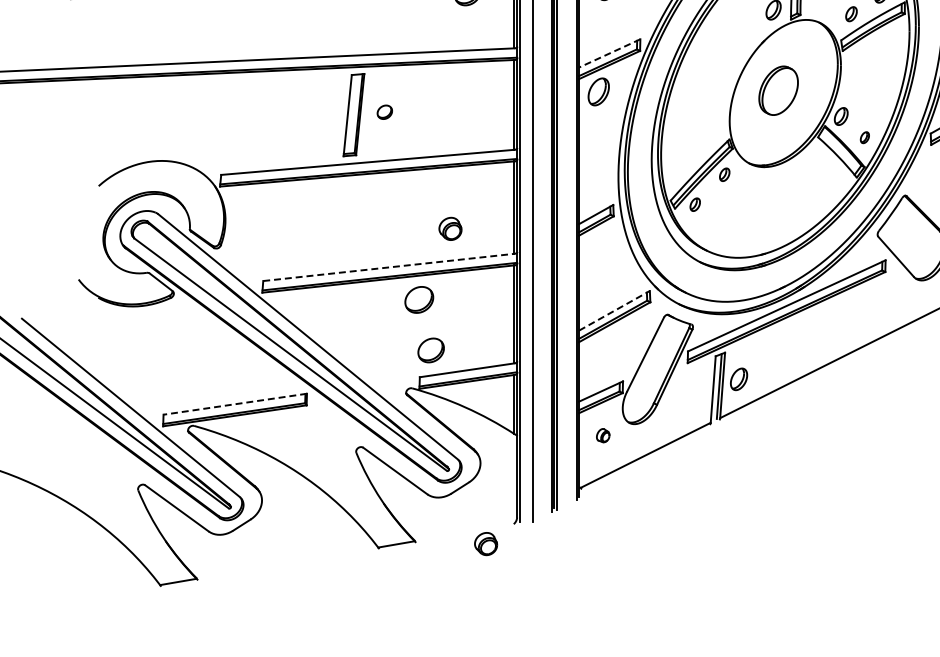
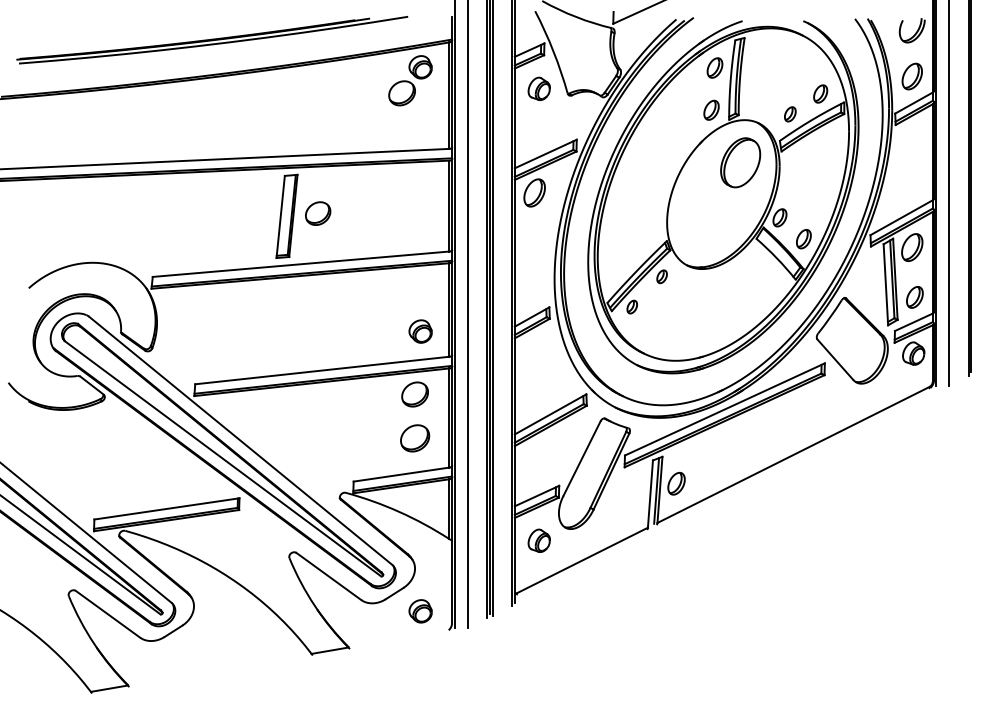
line: (609, 53) -> (545, 154), dashed -> solid
part: (778, 90) -> (740, 162), moved
part: (385, 112) -> (318, 213), size x1.67
part: (864, 137) -> (803, 239), size x1.67
part: (450, 228) -> (420, 331), moved
line: (389, 267) -> (322, 370), dashed -> solid
part: (419, 300) -> (415, 438), moved
line: (615, 310) -> (551, 414), dashed -> solid
part: (430, 350) -> (414, 394), moved
line: (234, 403) -> (166, 508), dashed -> solid
part: (602, 435) -> (538, 540), size x1.67
part: (485, 544) -> (420, 611), moved

